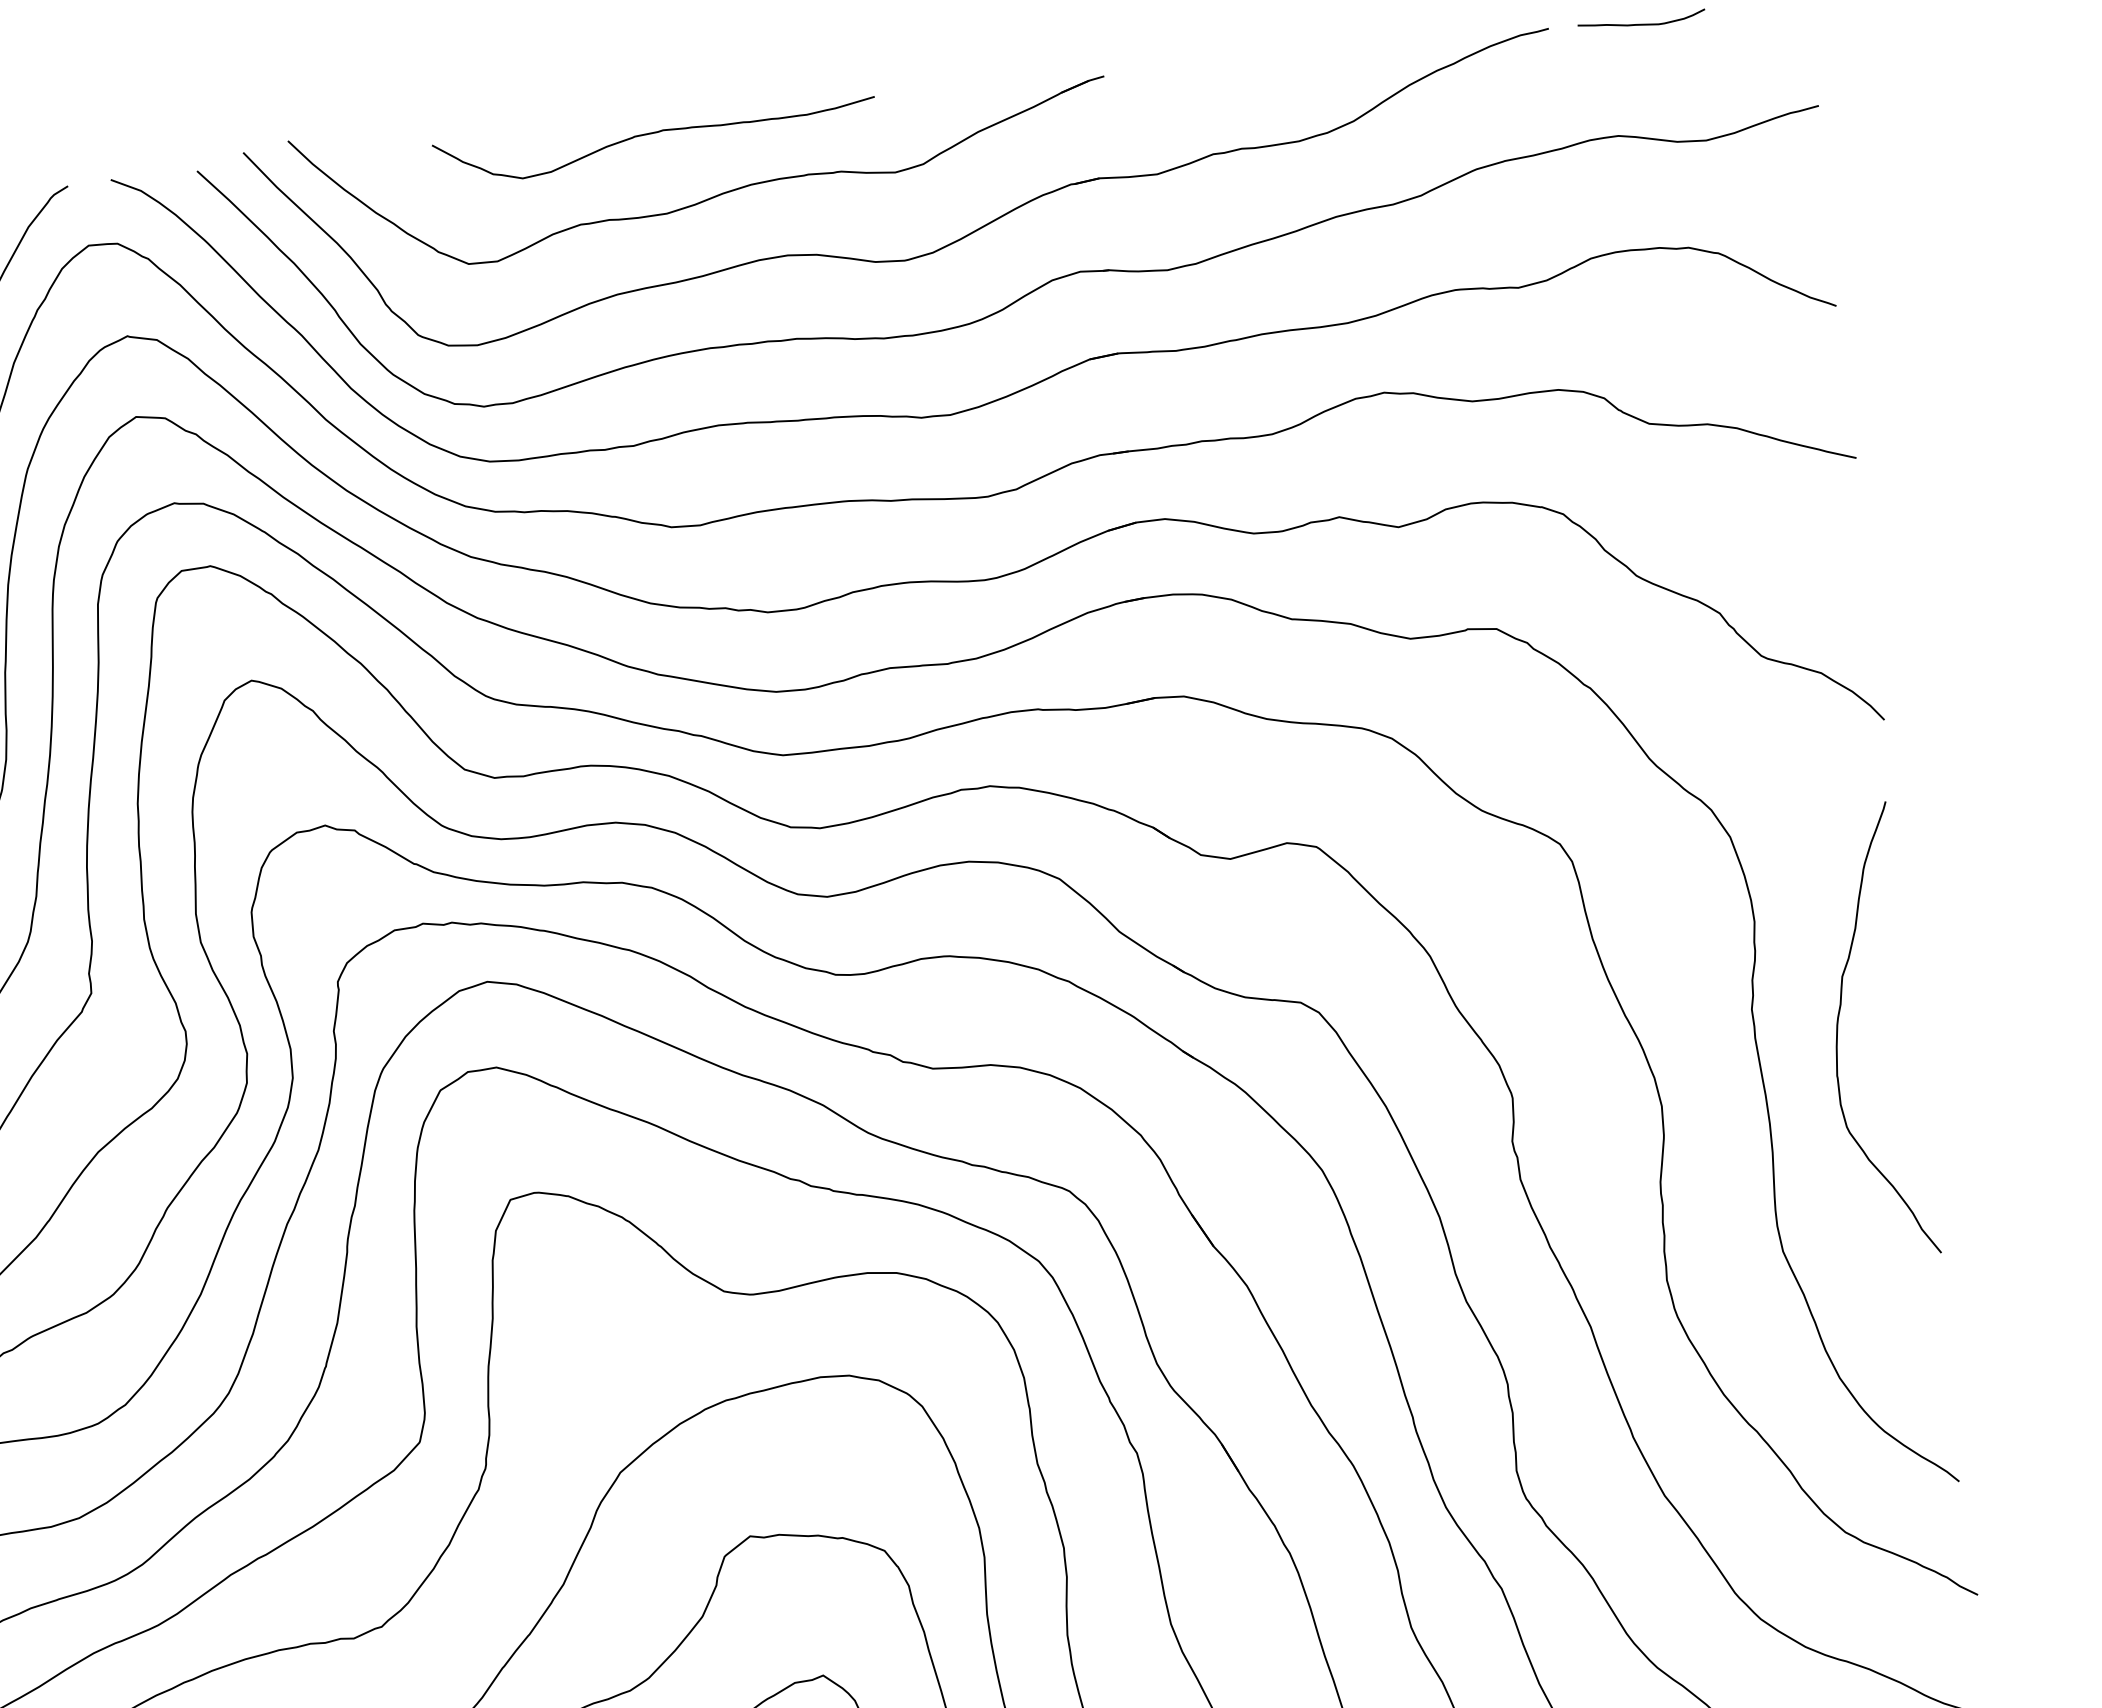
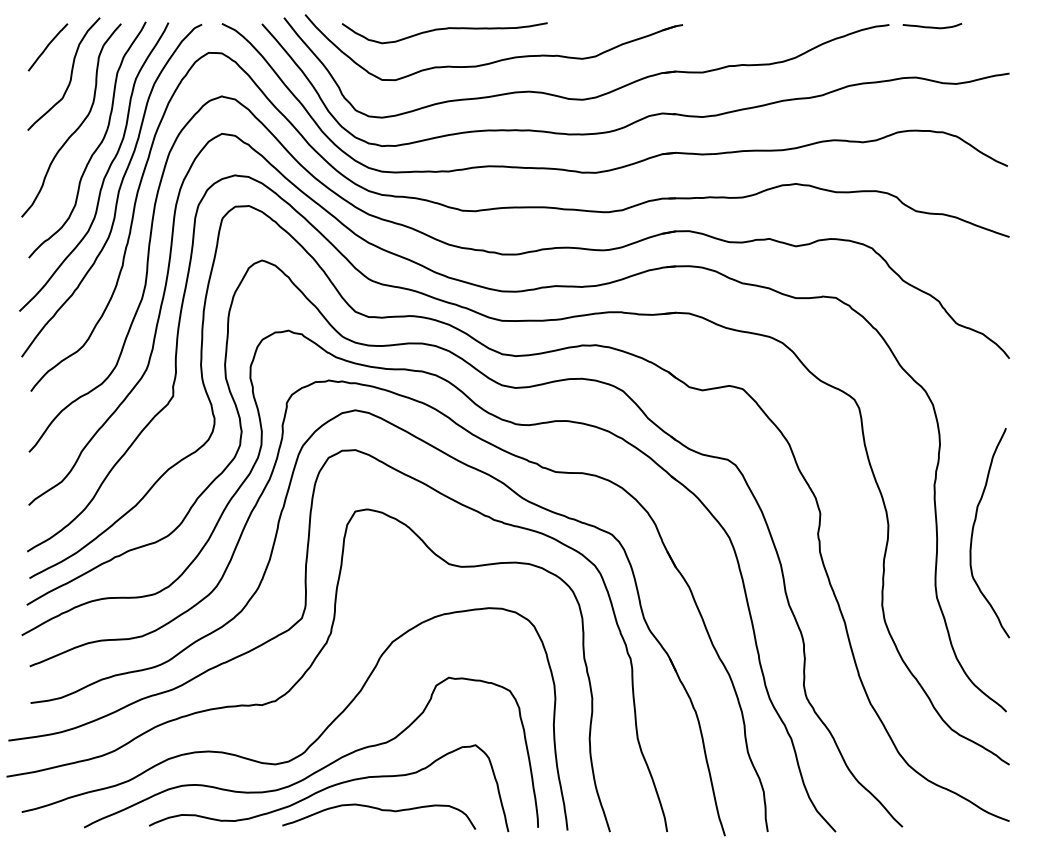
curve: (653, 134) -> (444, 29), moved
curve: (1839, 1035) -> (973, 533), moved

